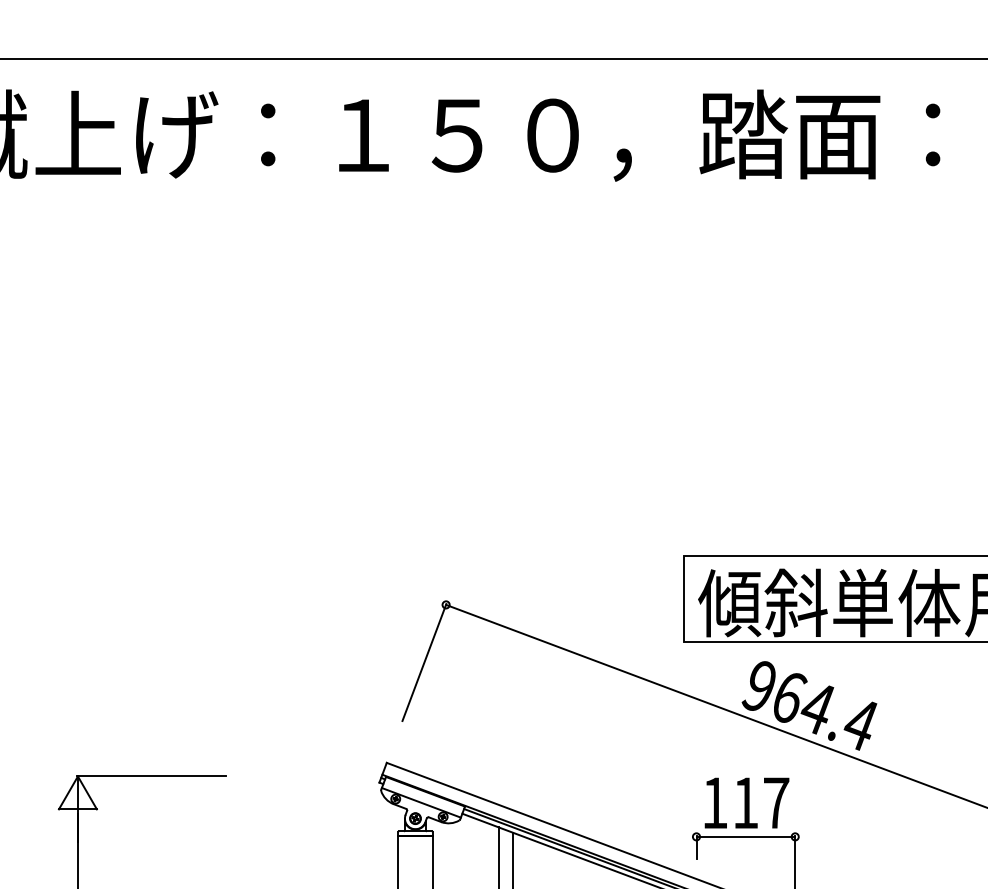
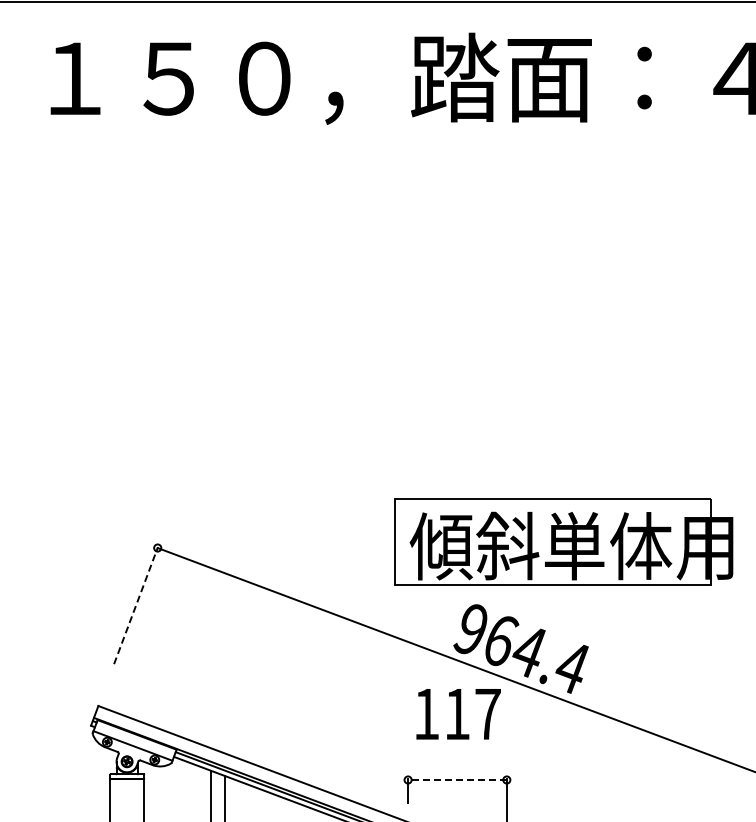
line: (424, 662) -> (136, 605), solid -> dashed
text: (746, 802) -> (458, 713), moved
line: (745, 836) -> (457, 779), solid -> dashed

